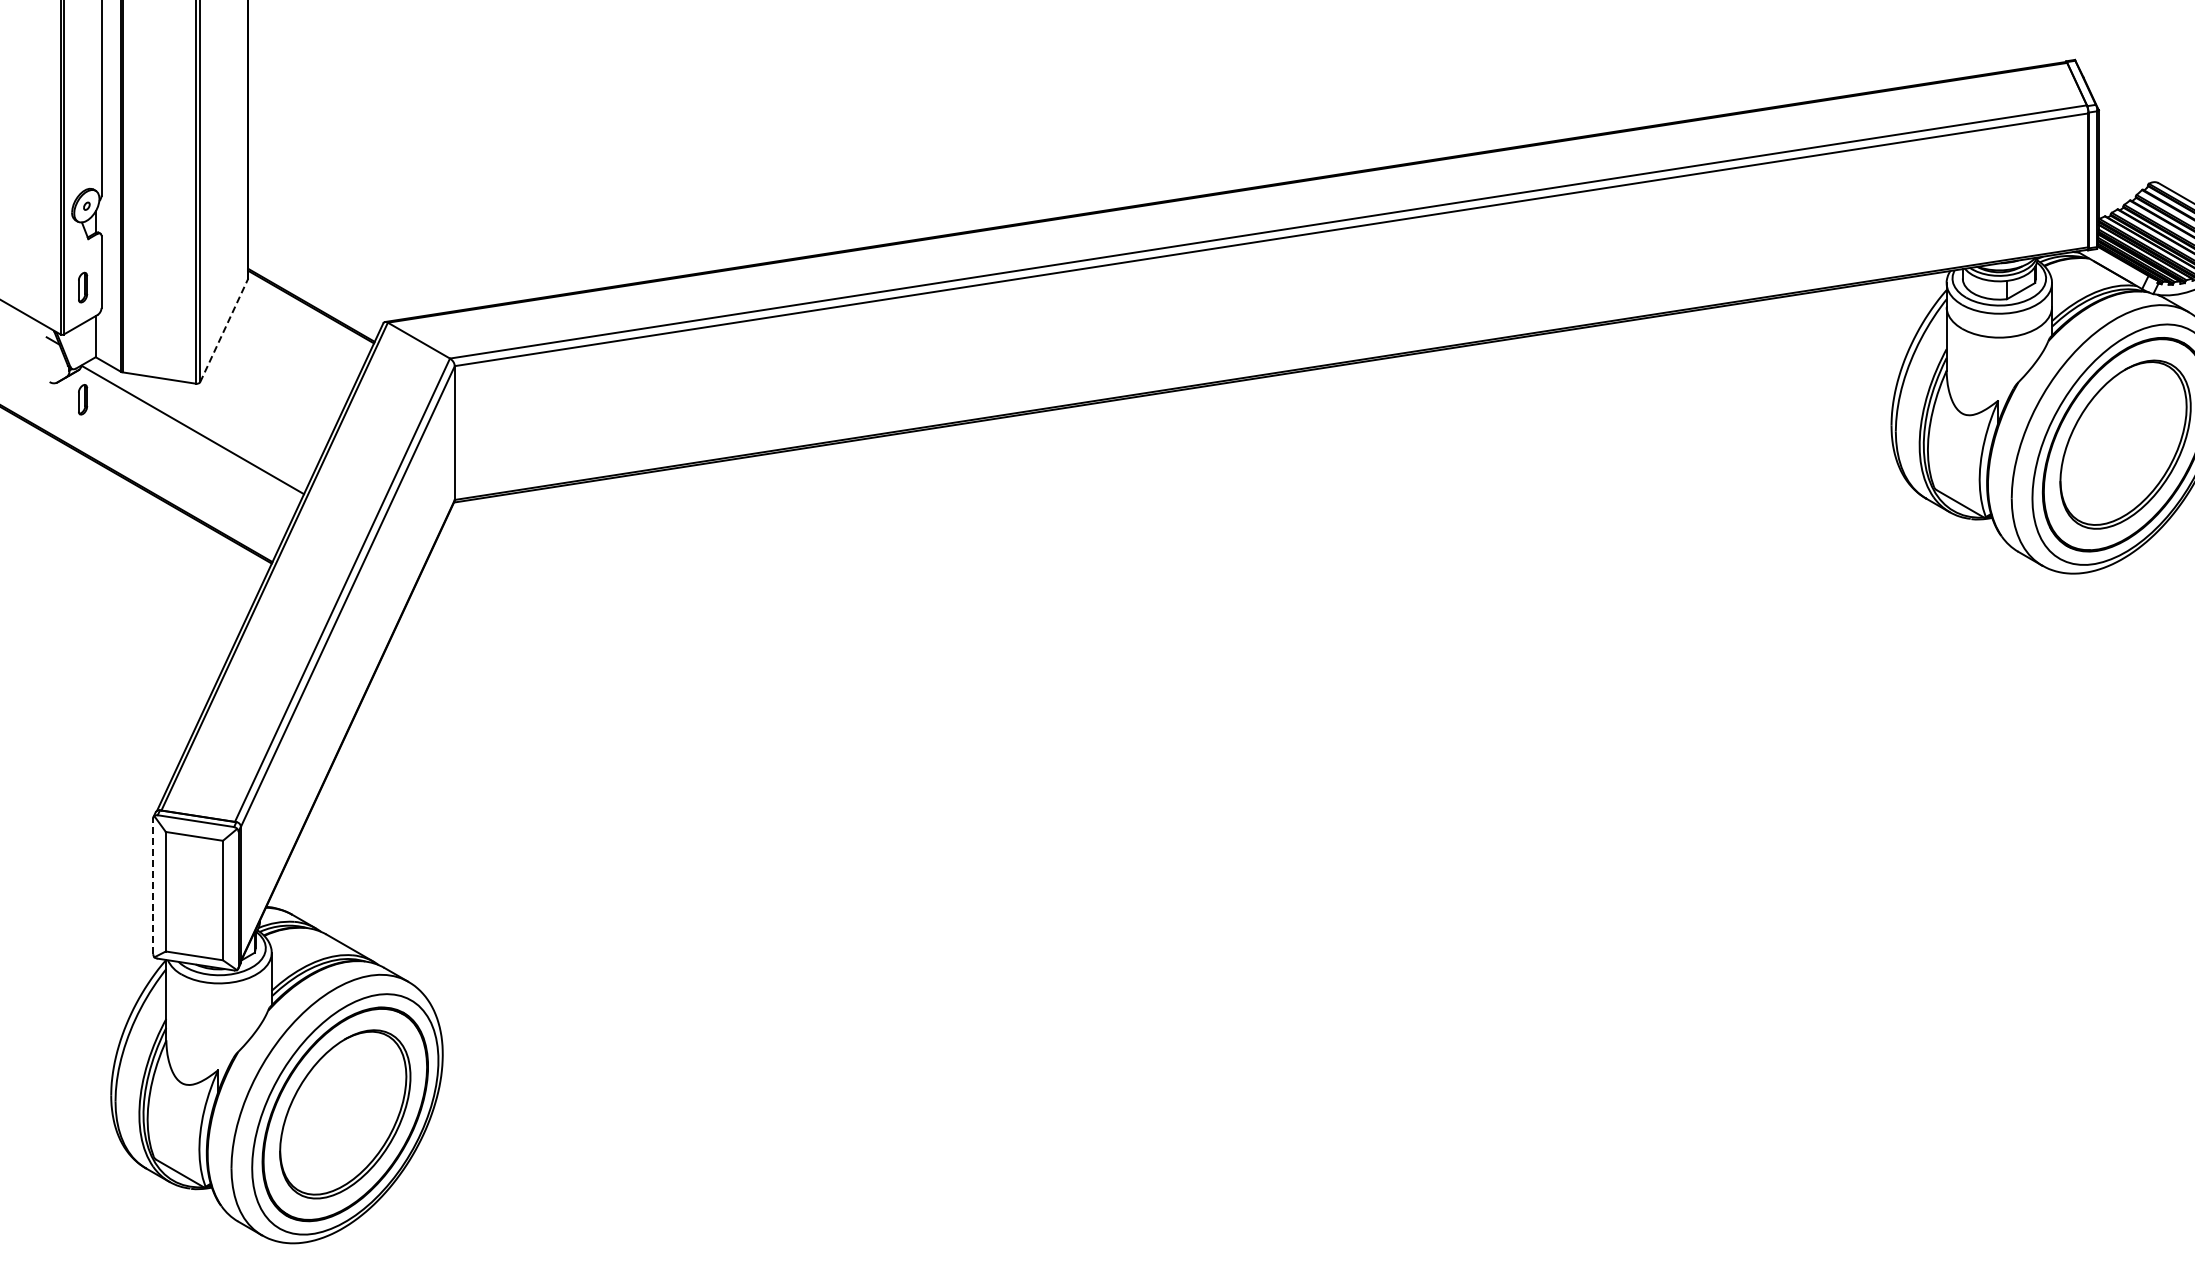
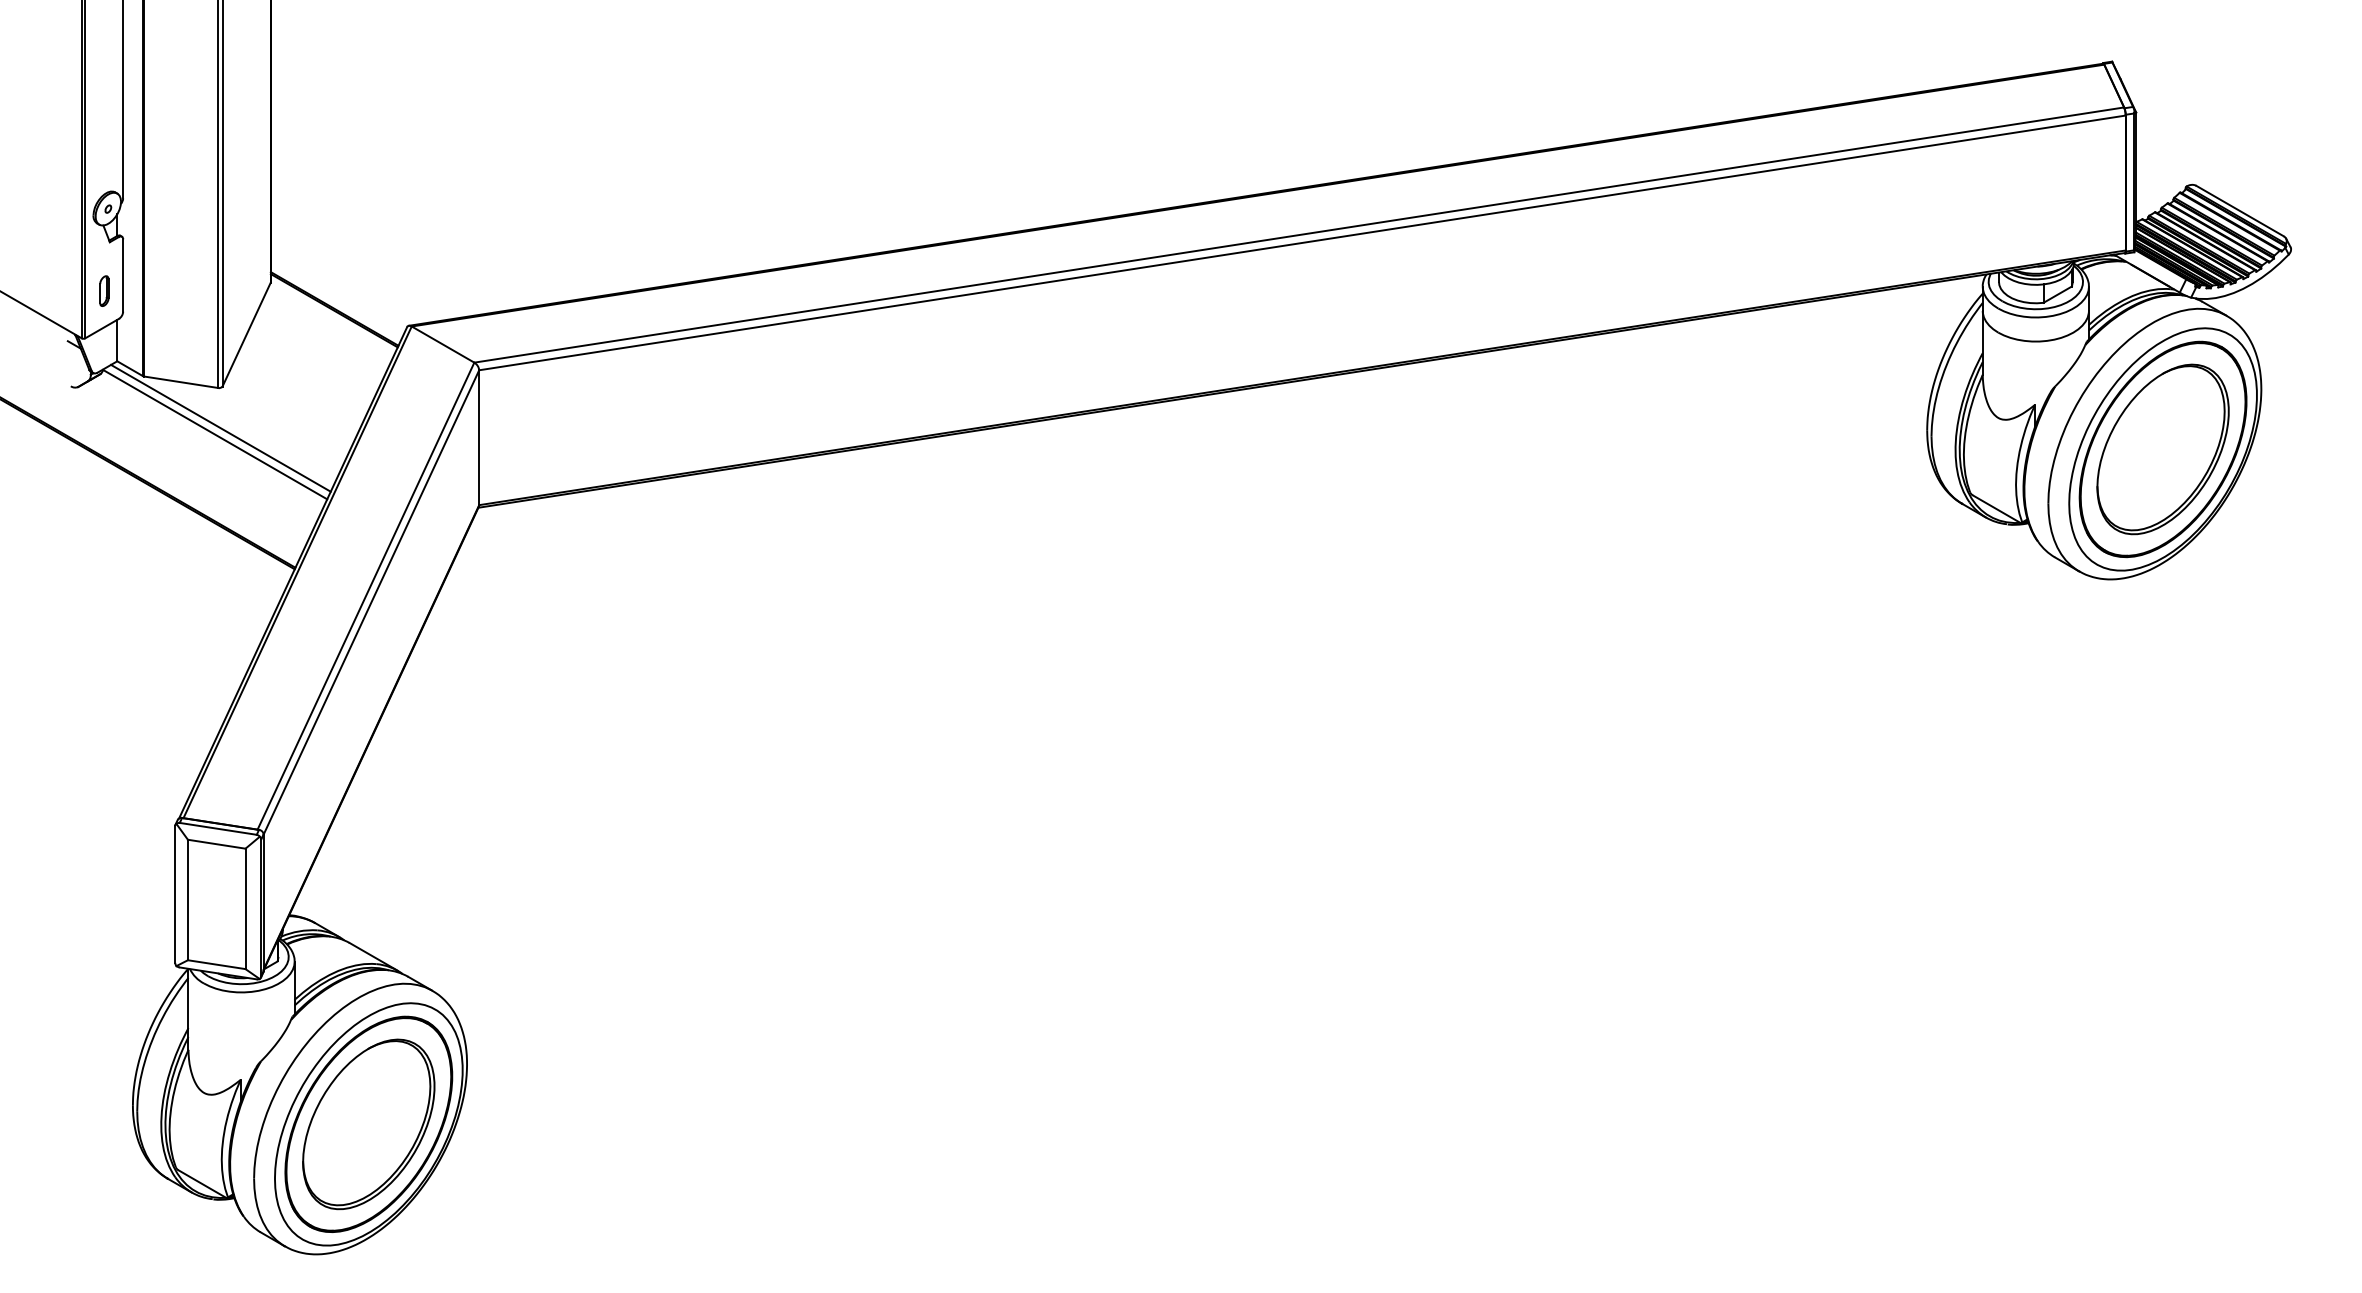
line: (223, 330) -> (246, 334), dashed -> solid
part: (83, 399) -> (104, 403), removed
line: (198, 422) -> (220, 427), added
line: (153, 886) -> (175, 894), dashed -> solid

